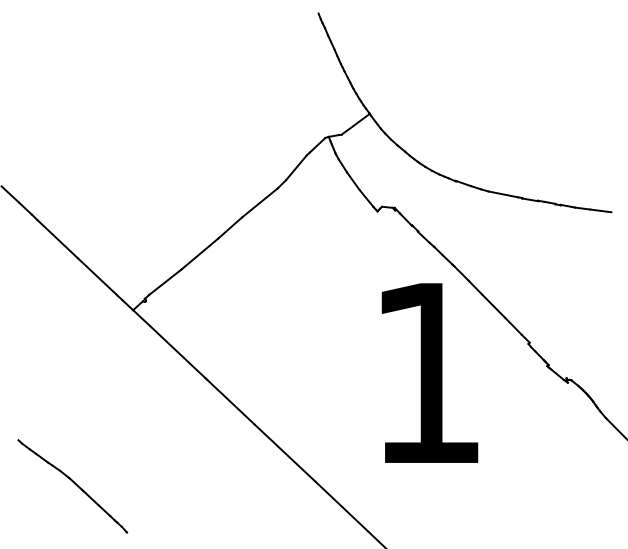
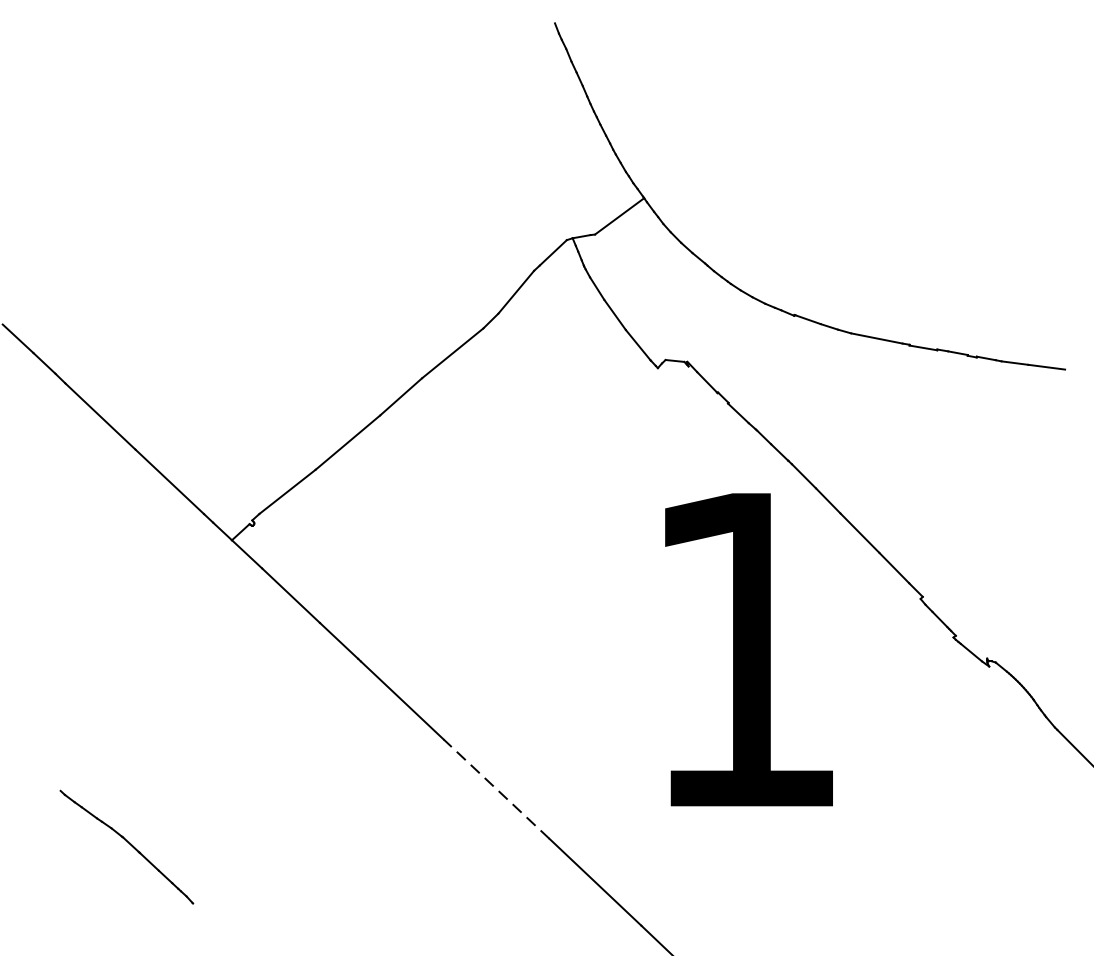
line: (285, 453) -> (497, 789), solid -> dashed
part: (72, 486) -> (126, 847), size x0.7

